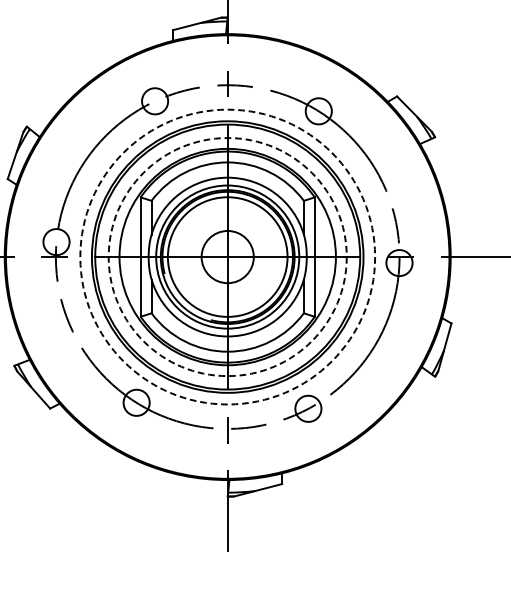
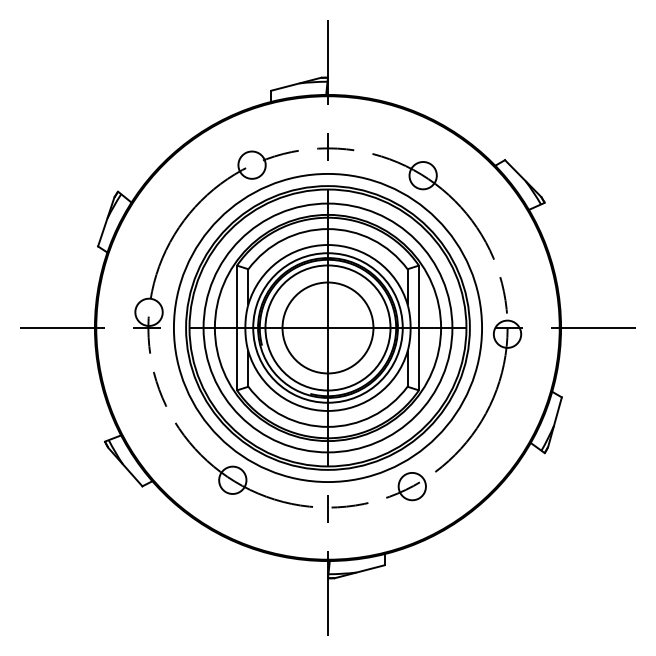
circle: (227, 256) -> (327, 327), dashed -> solid
circle: (227, 256) -> (327, 327), dashed -> solid
circle: (227, 256) -> (327, 327), size x1.67

